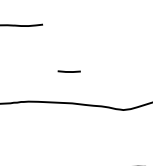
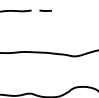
line: (68, 71) -> (45, 10), moved

